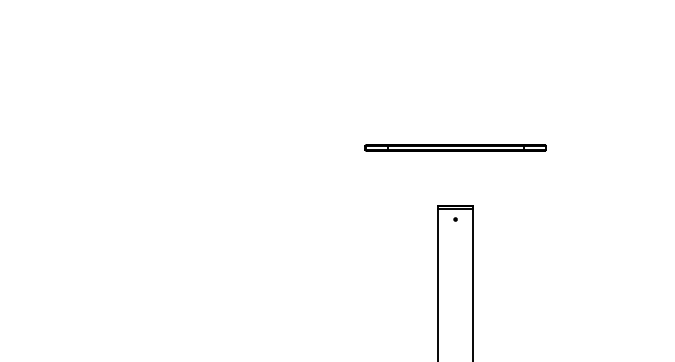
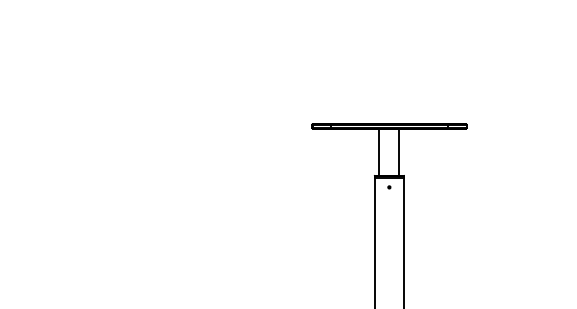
line: (444, 177) -> (379, 151), added
line: (467, 177) -> (399, 151), added

